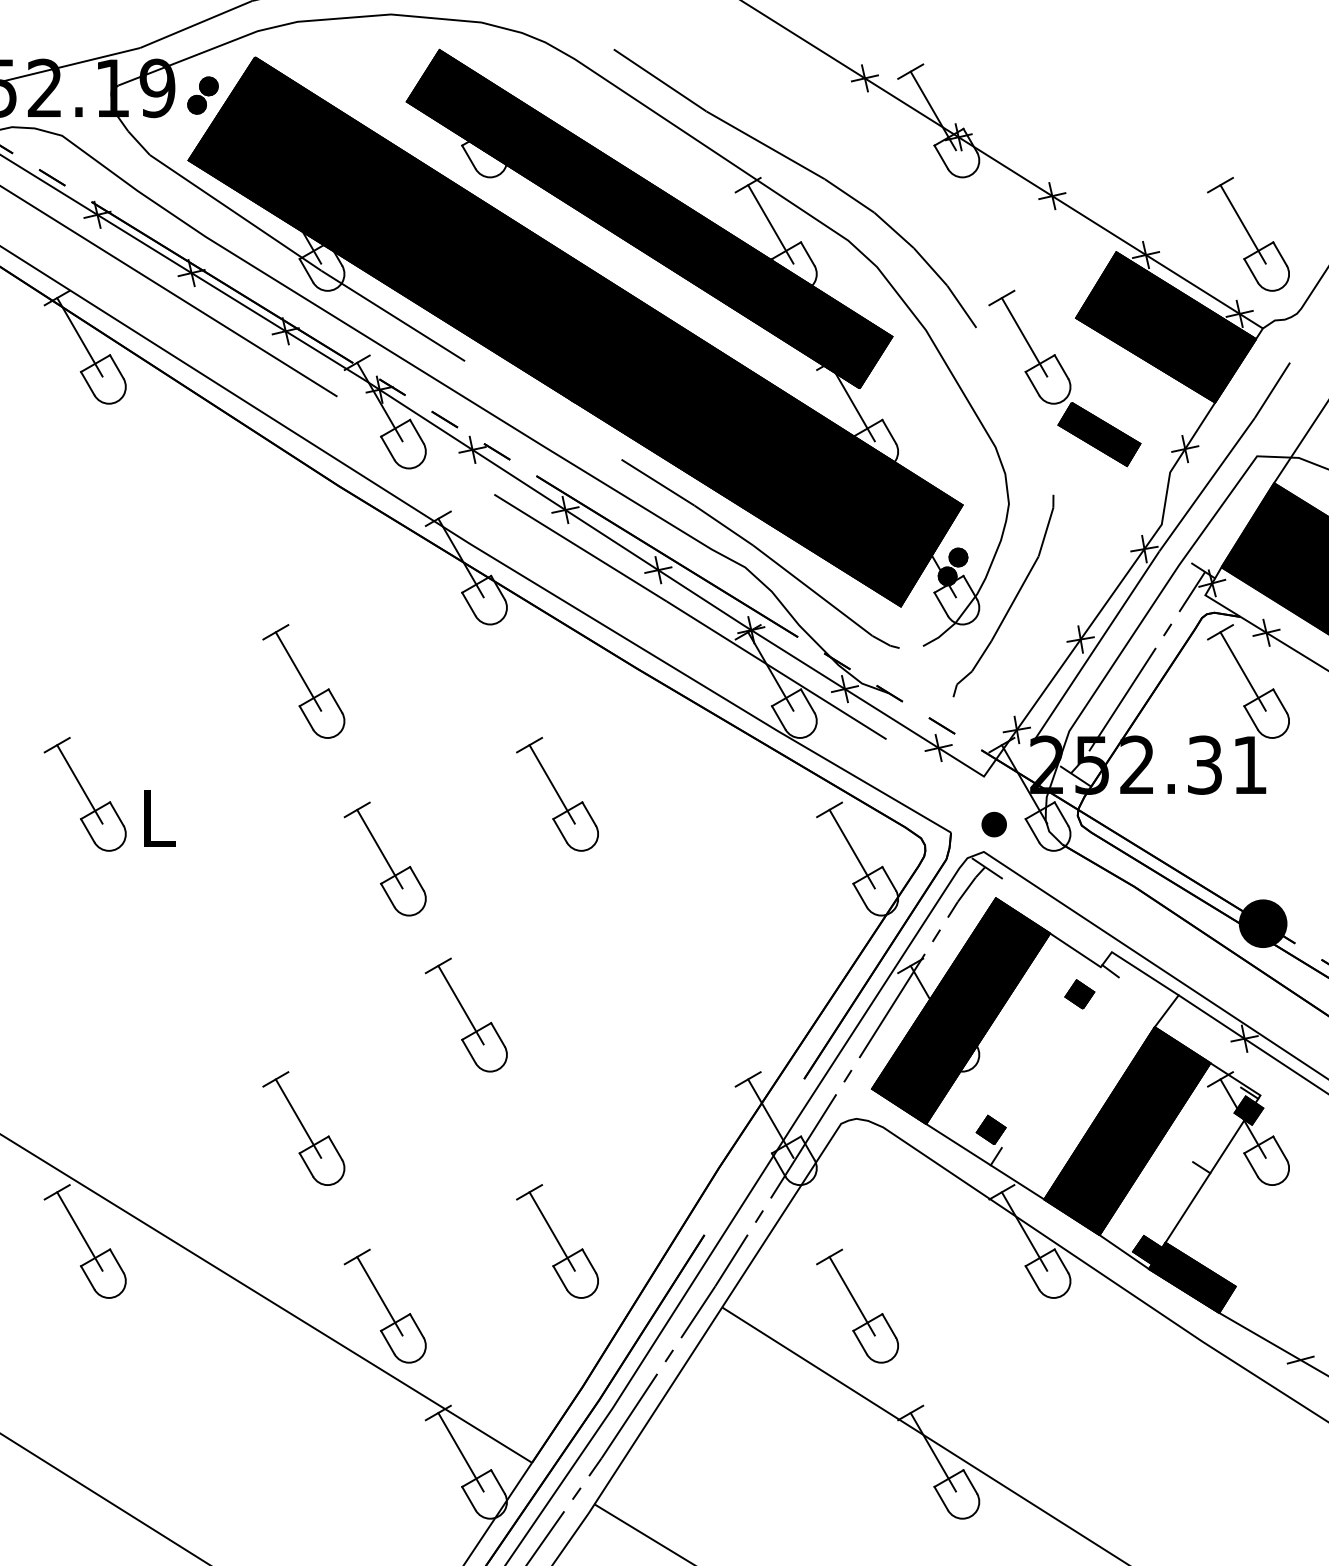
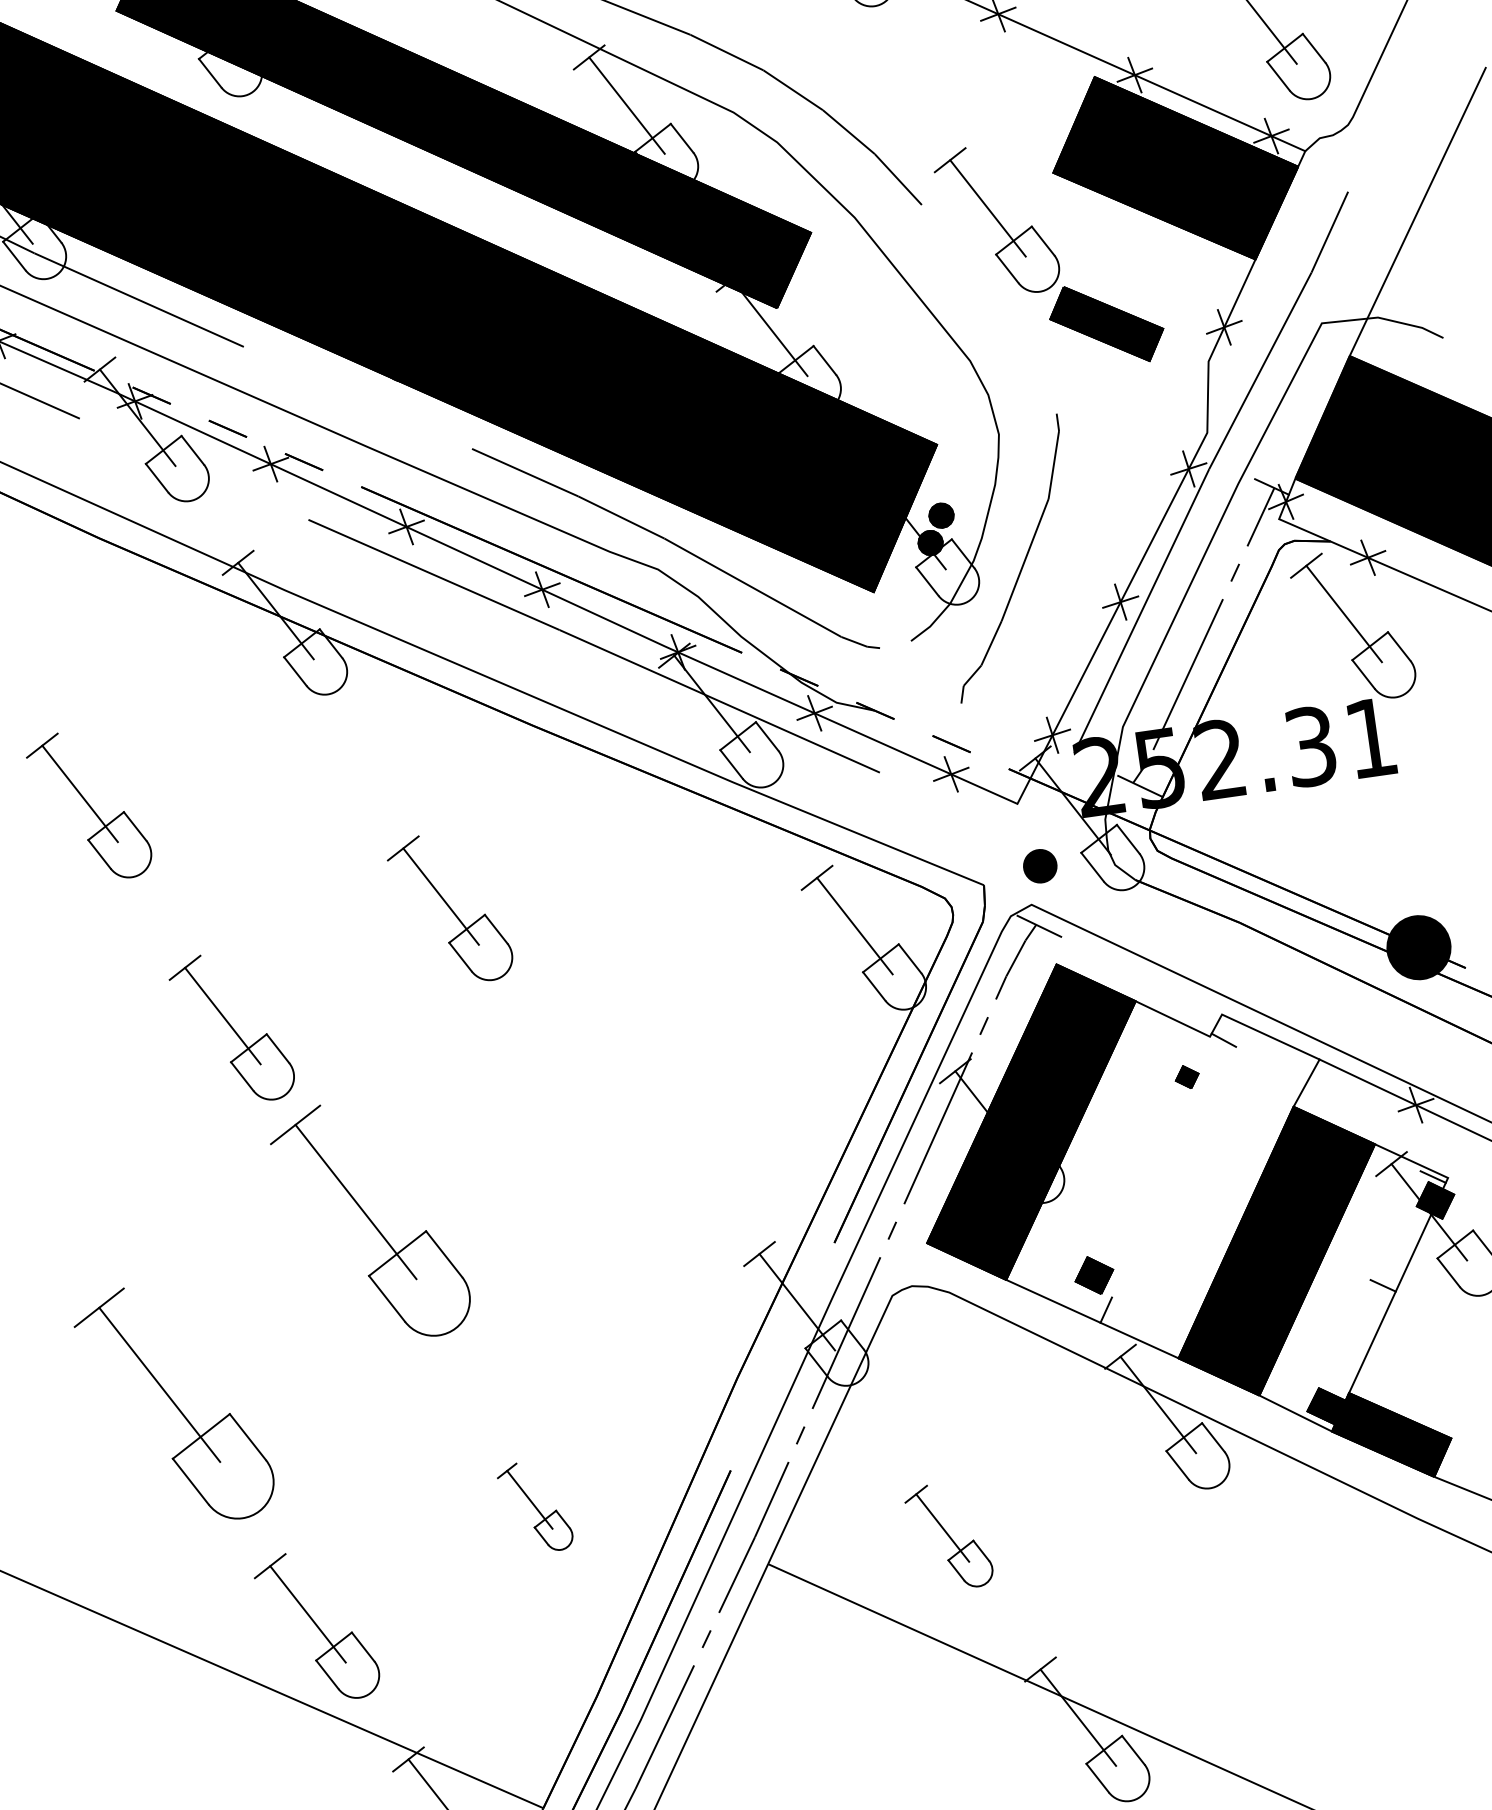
part: (1079, 994) -> (1186, 1077), size x0.6
part: (465, 1014) -> (368, 1221), size x1.6
part: (303, 1128) -> (173, 1404), size x1.6
part: (557, 1241) -> (535, 1507), size x0.6
part: (857, 1305) -> (948, 1535), size x0.7

